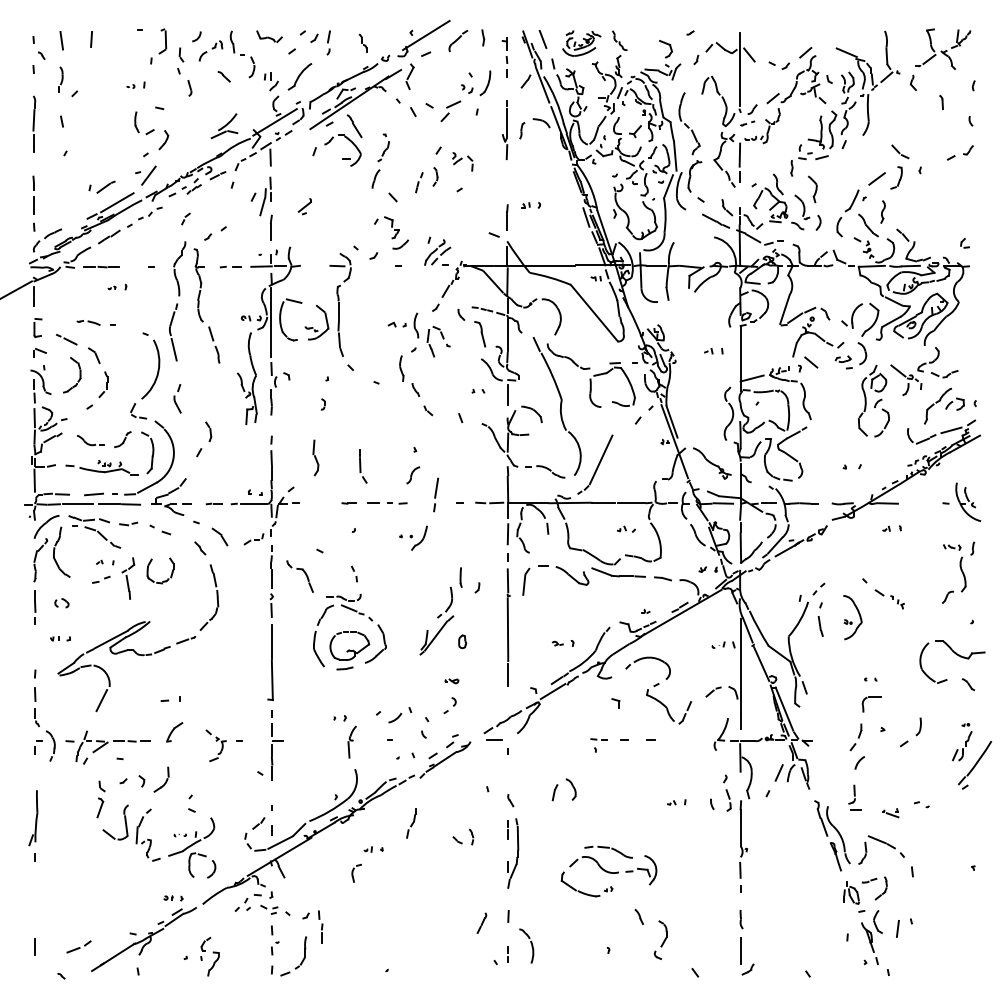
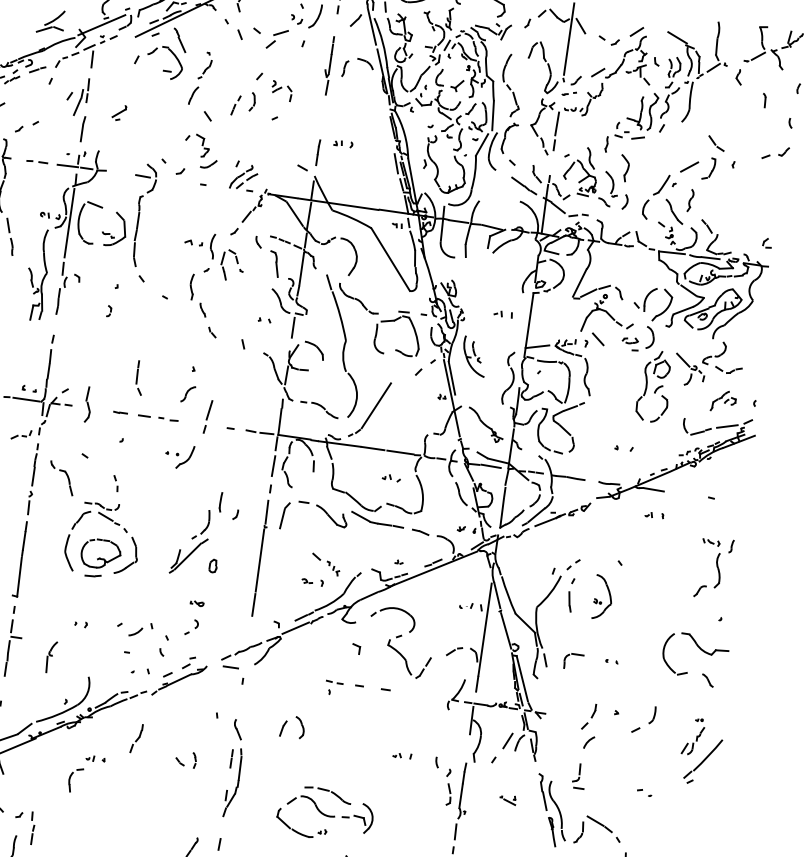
part: (944, 405) -> (723, 400), size x0.6
part: (315, 457) -> (88, 404), moved
part: (968, 501) -> (474, 355), moved
part: (889, 599) -> (325, 564), moved
part: (871, 697) -> (574, 655), moved
part: (351, 741) -> (50, 656), moved
part: (727, 792) -> (449, 786), moved
part: (510, 800) -> (238, 729), size x1.6
part: (890, 813) -> (507, 800), moved
part: (356, 872) -> (75, 779), size x1.4

